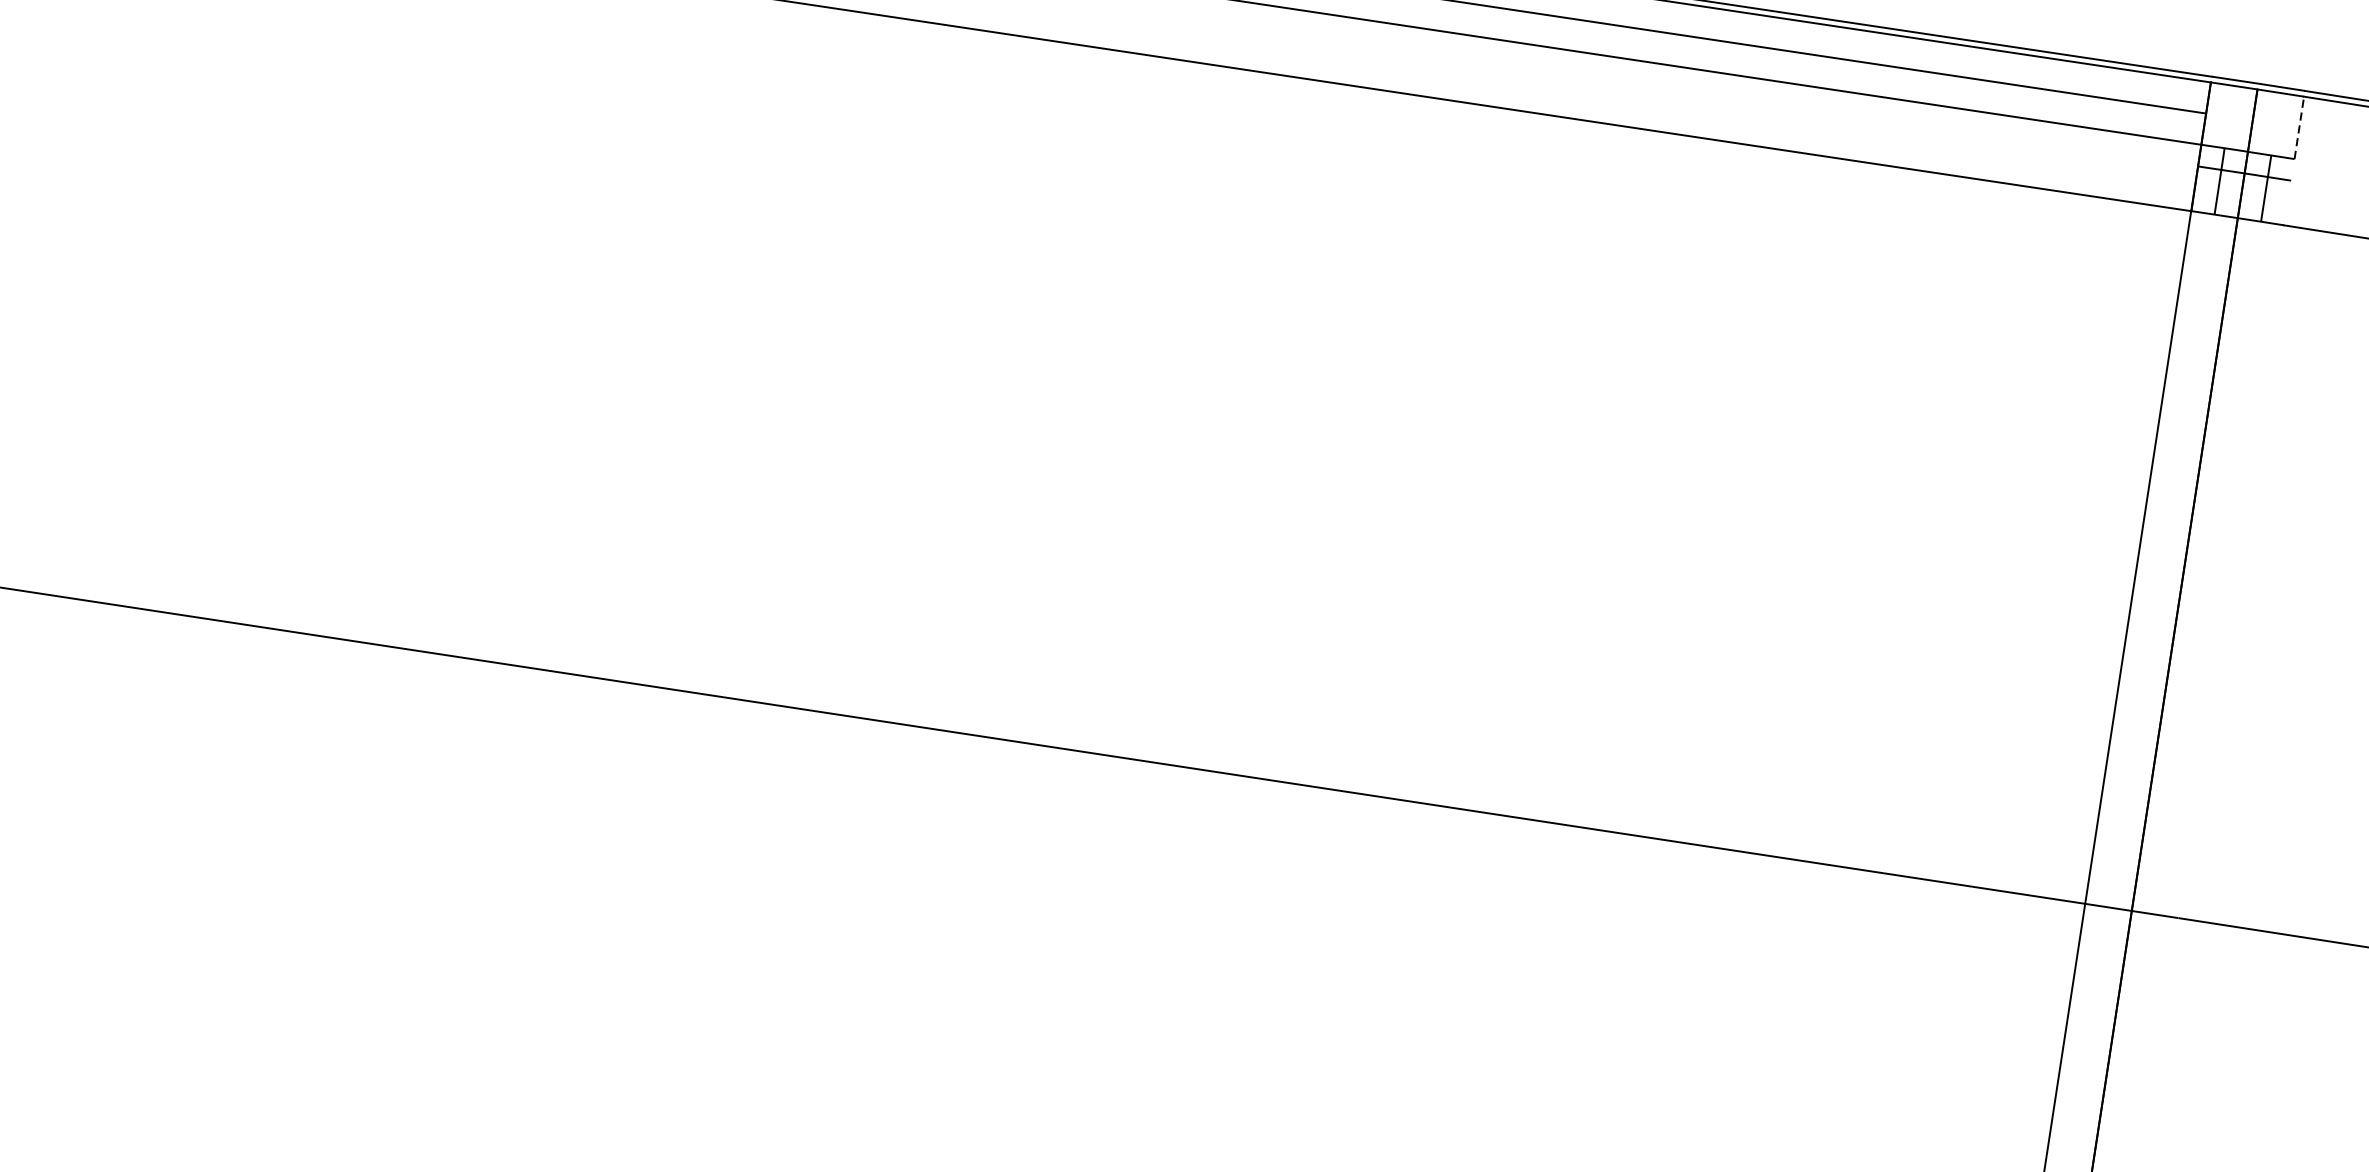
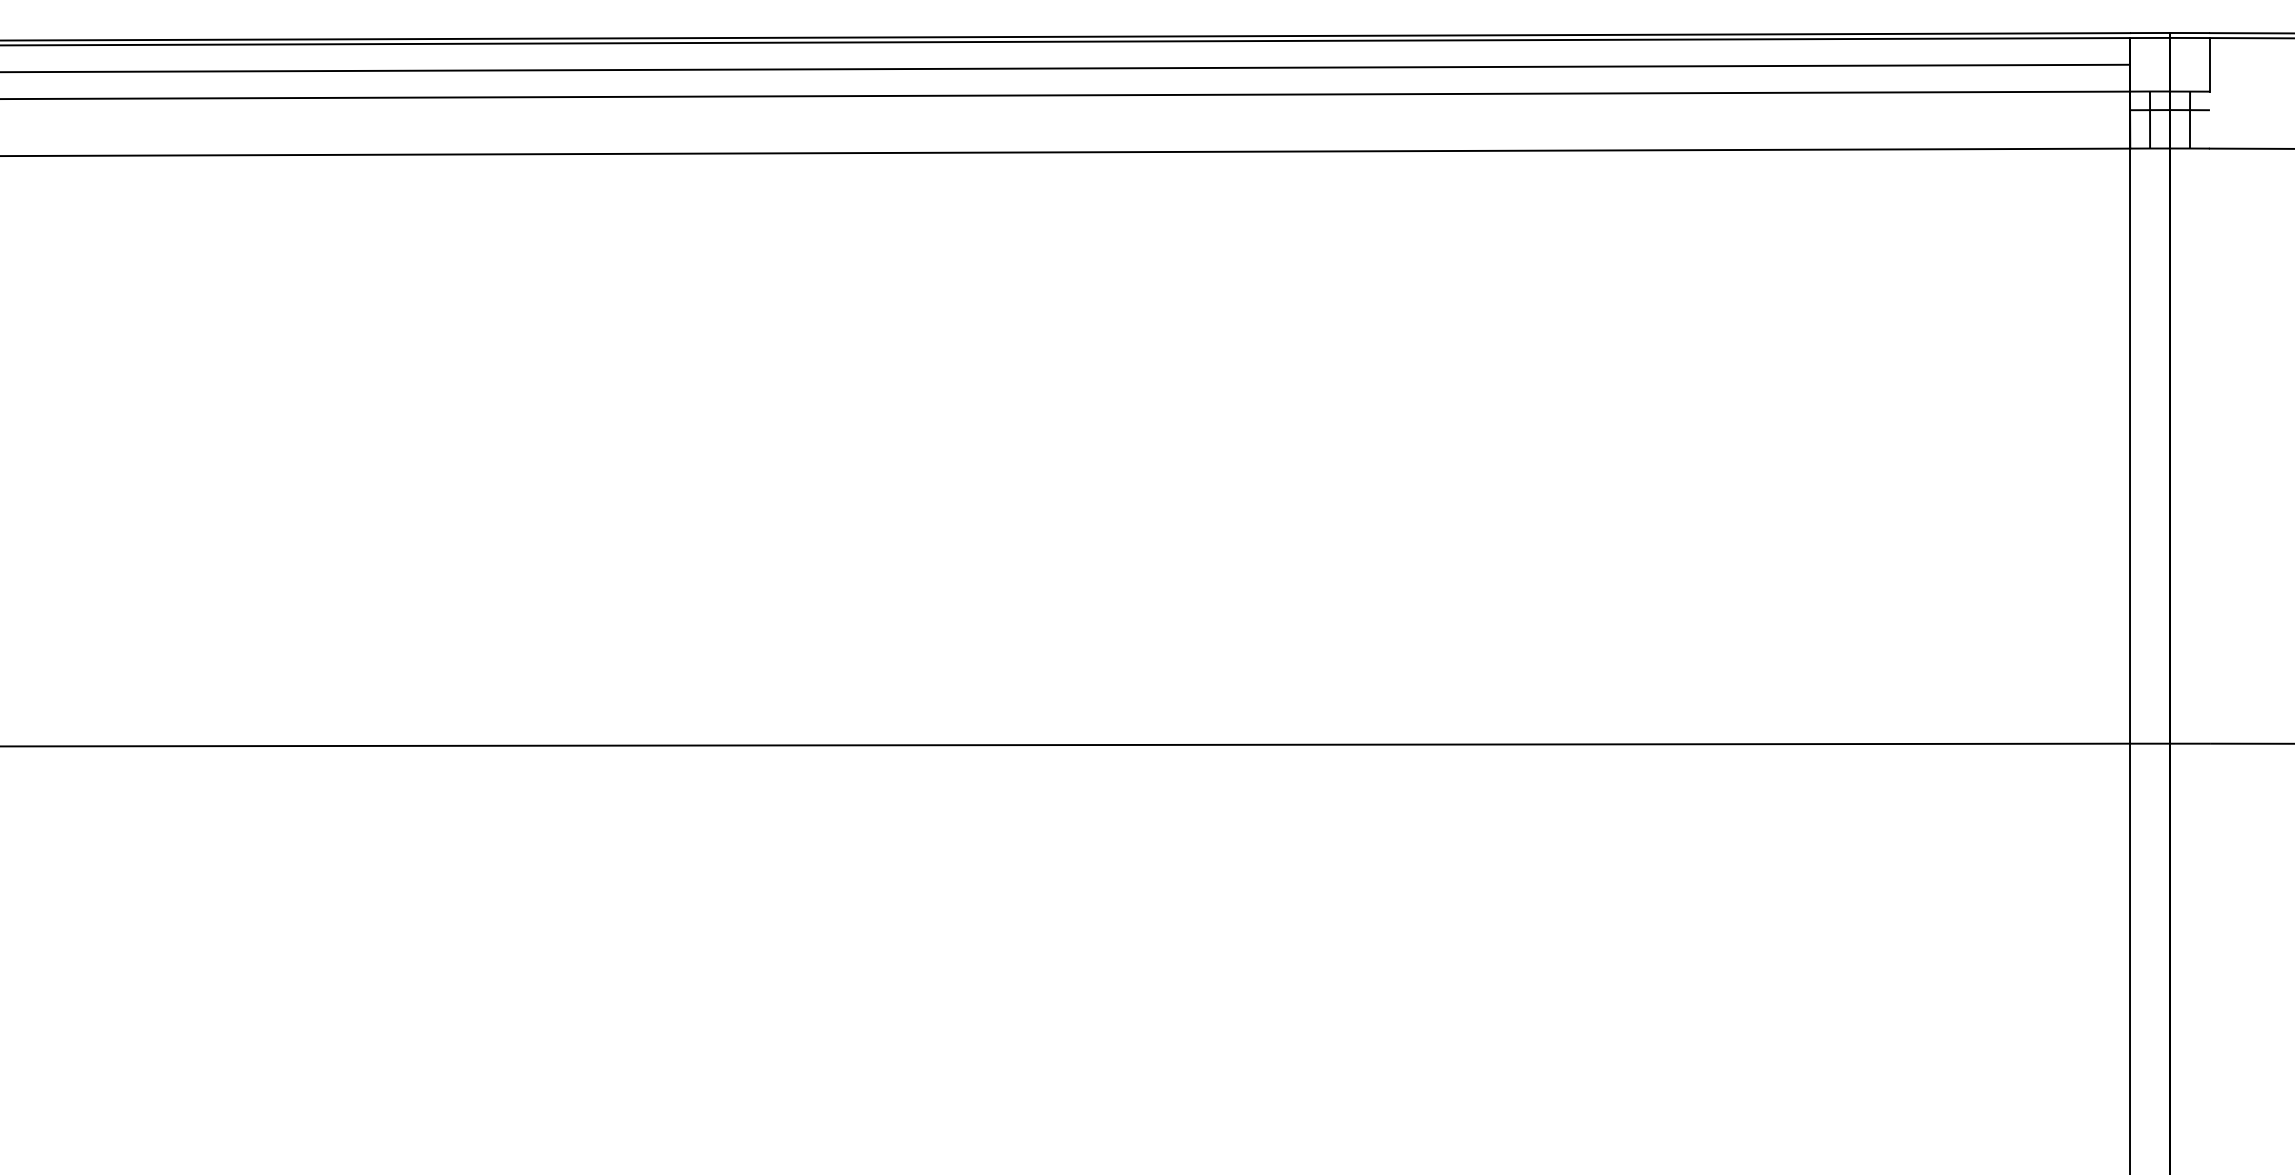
line: (2299, 127) -> (2210, 64), dashed -> solid

